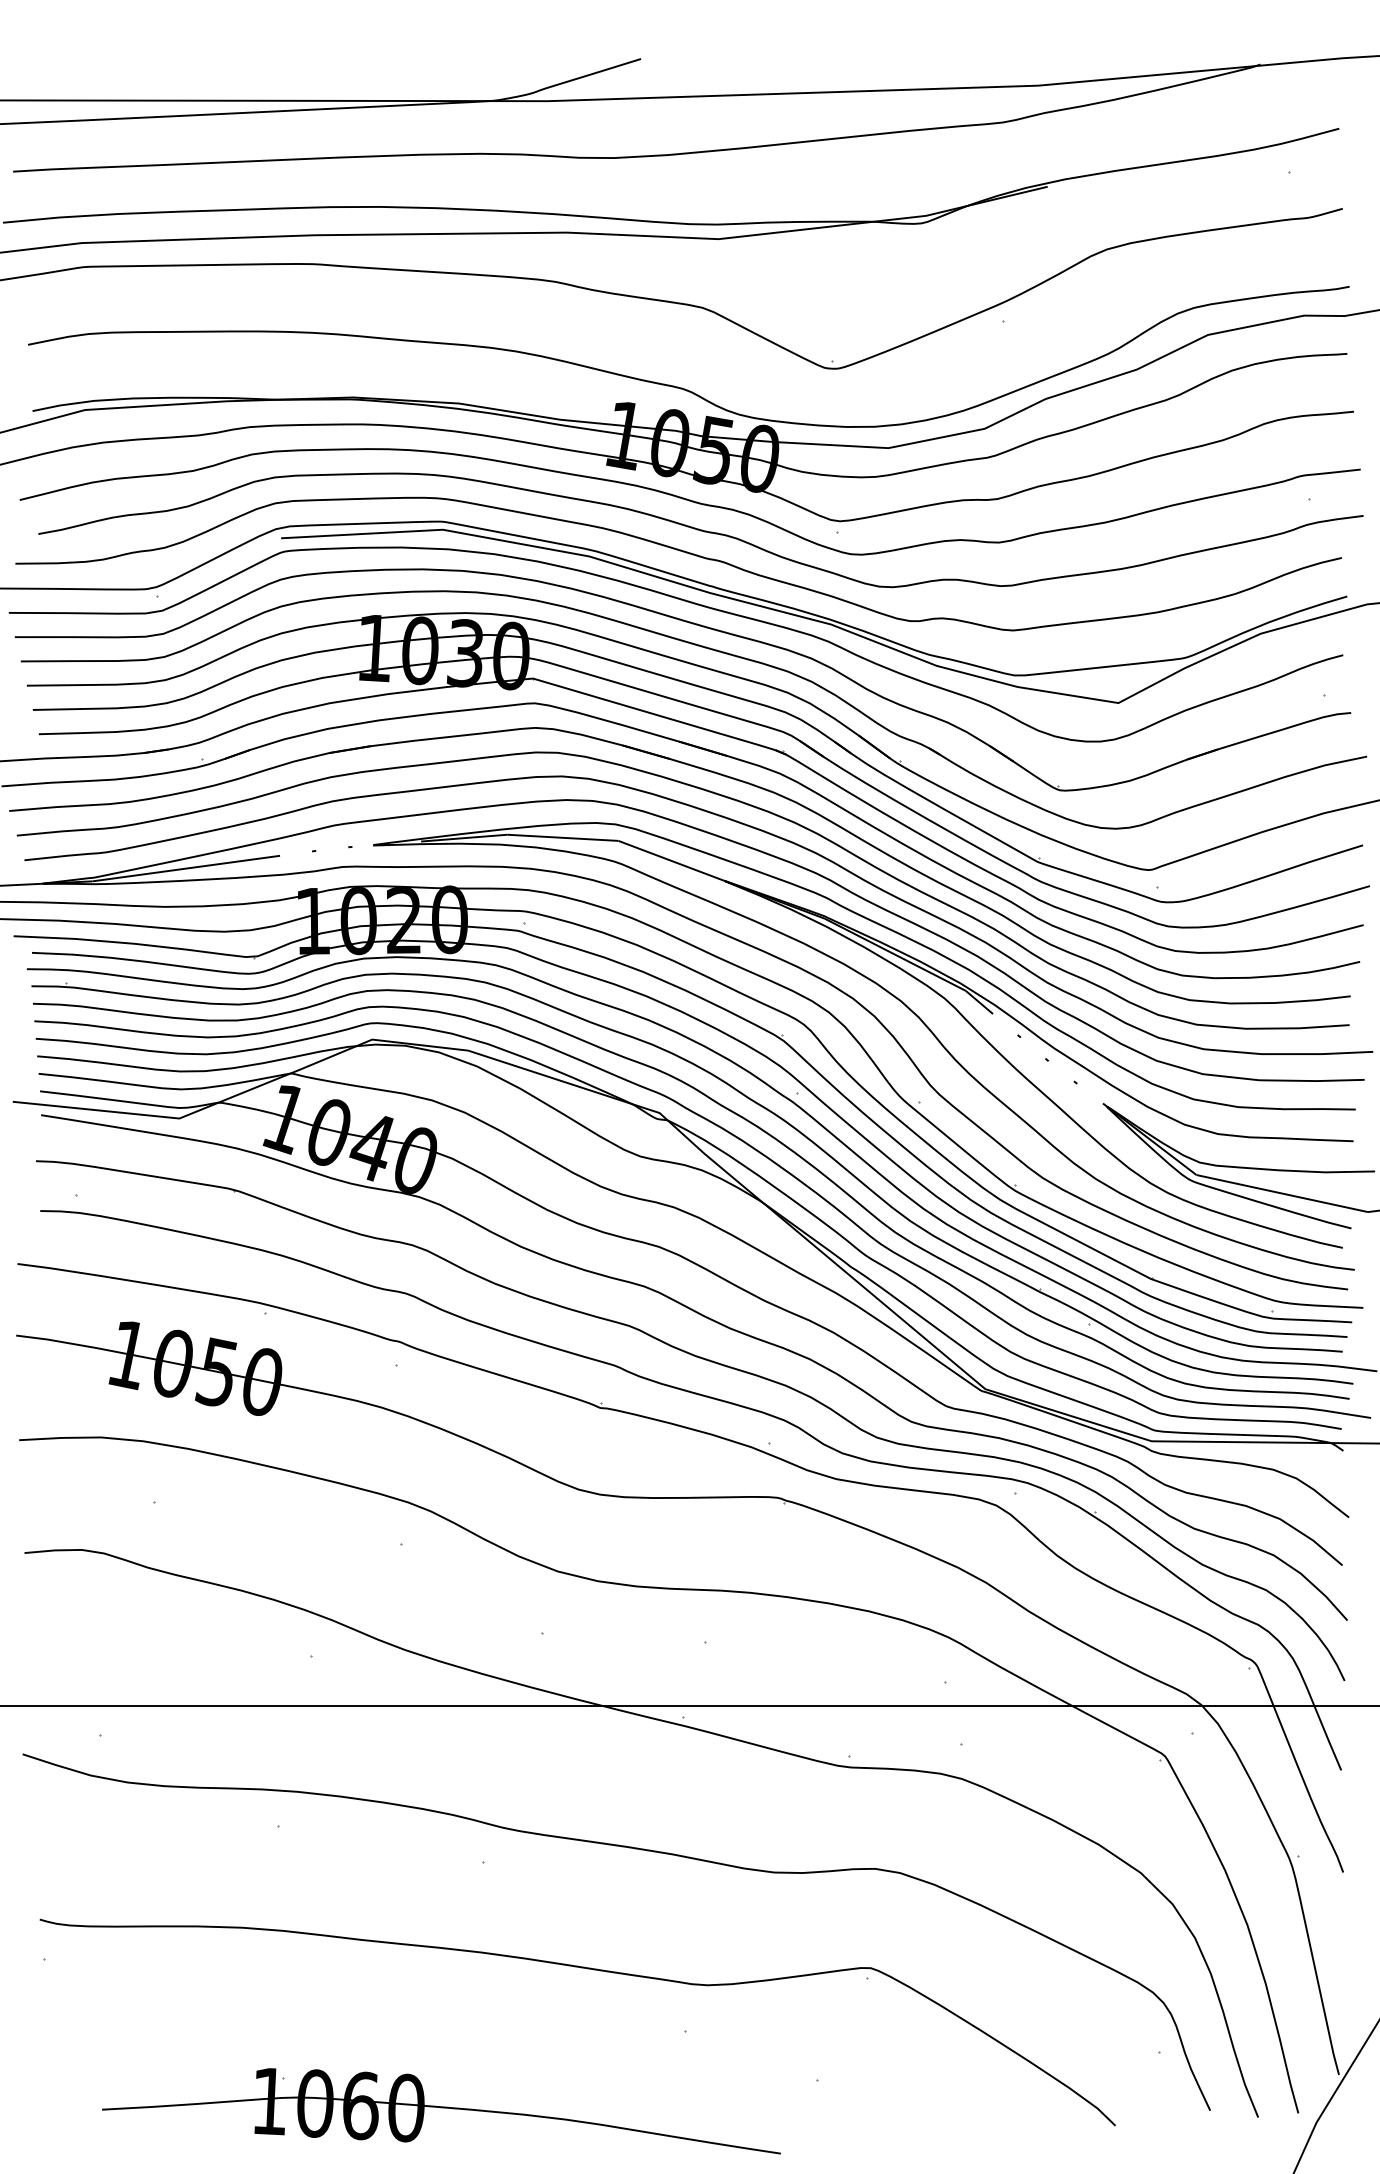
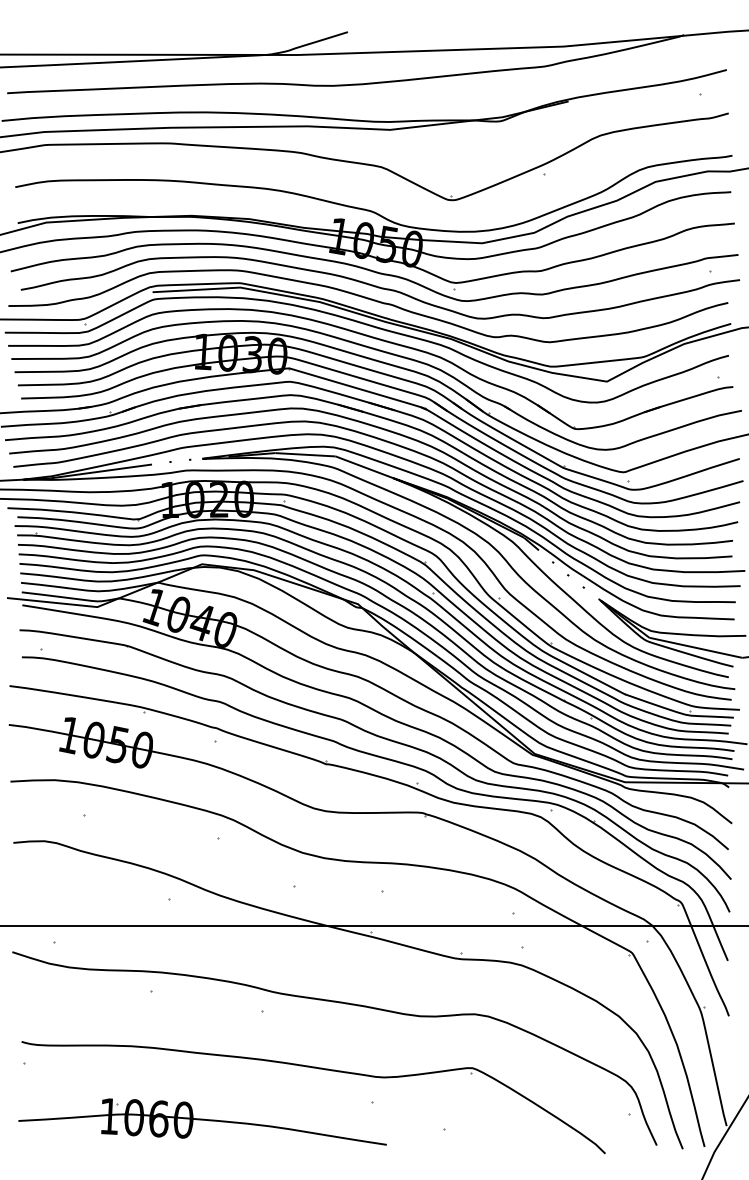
part: (441, 2110) -> (202, 1121), moved

